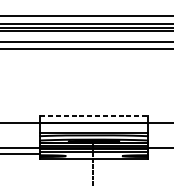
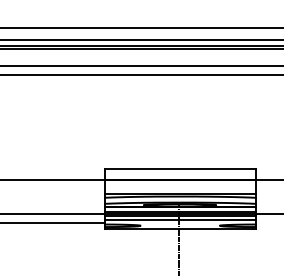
line: (94, 115) -> (180, 168), dashed -> solid

